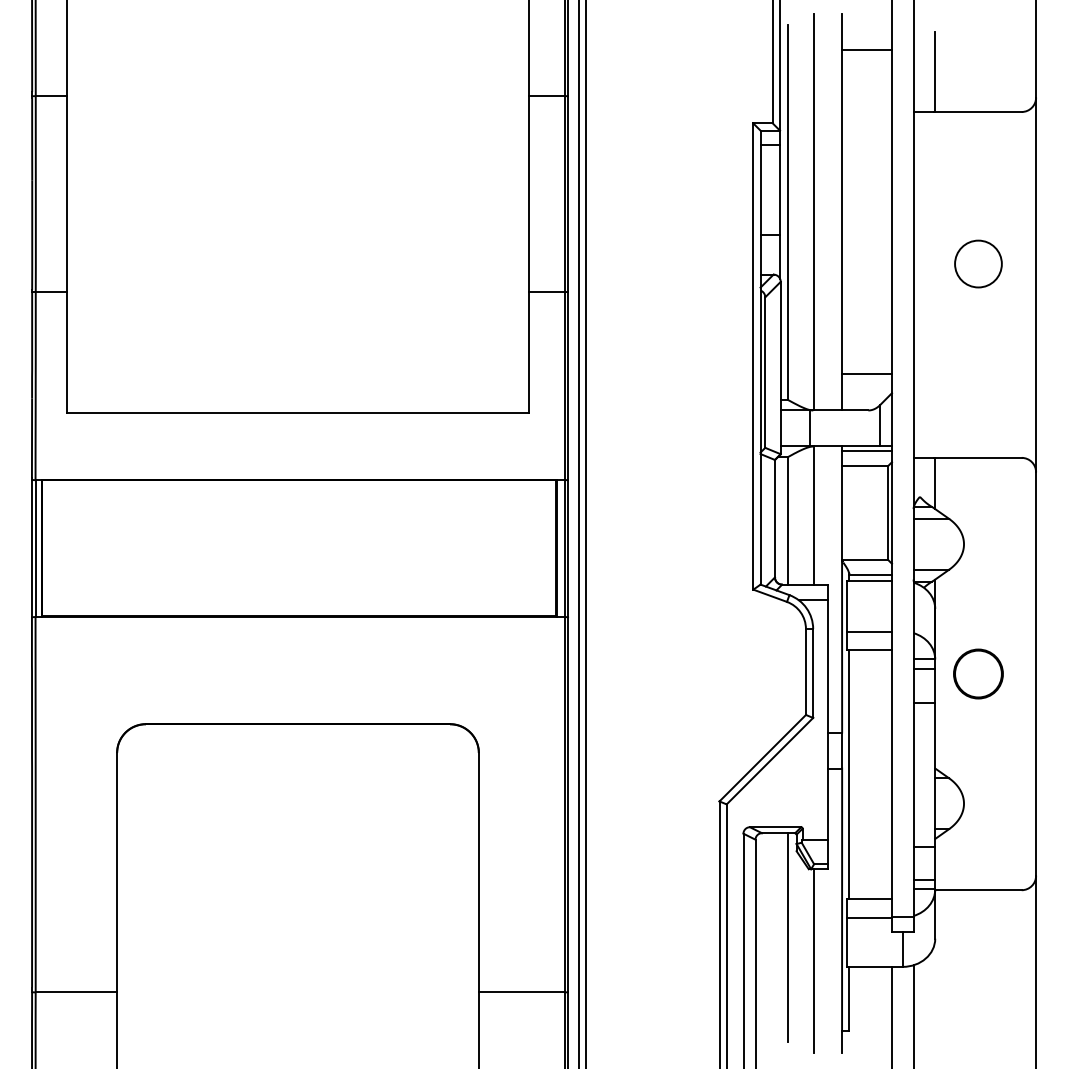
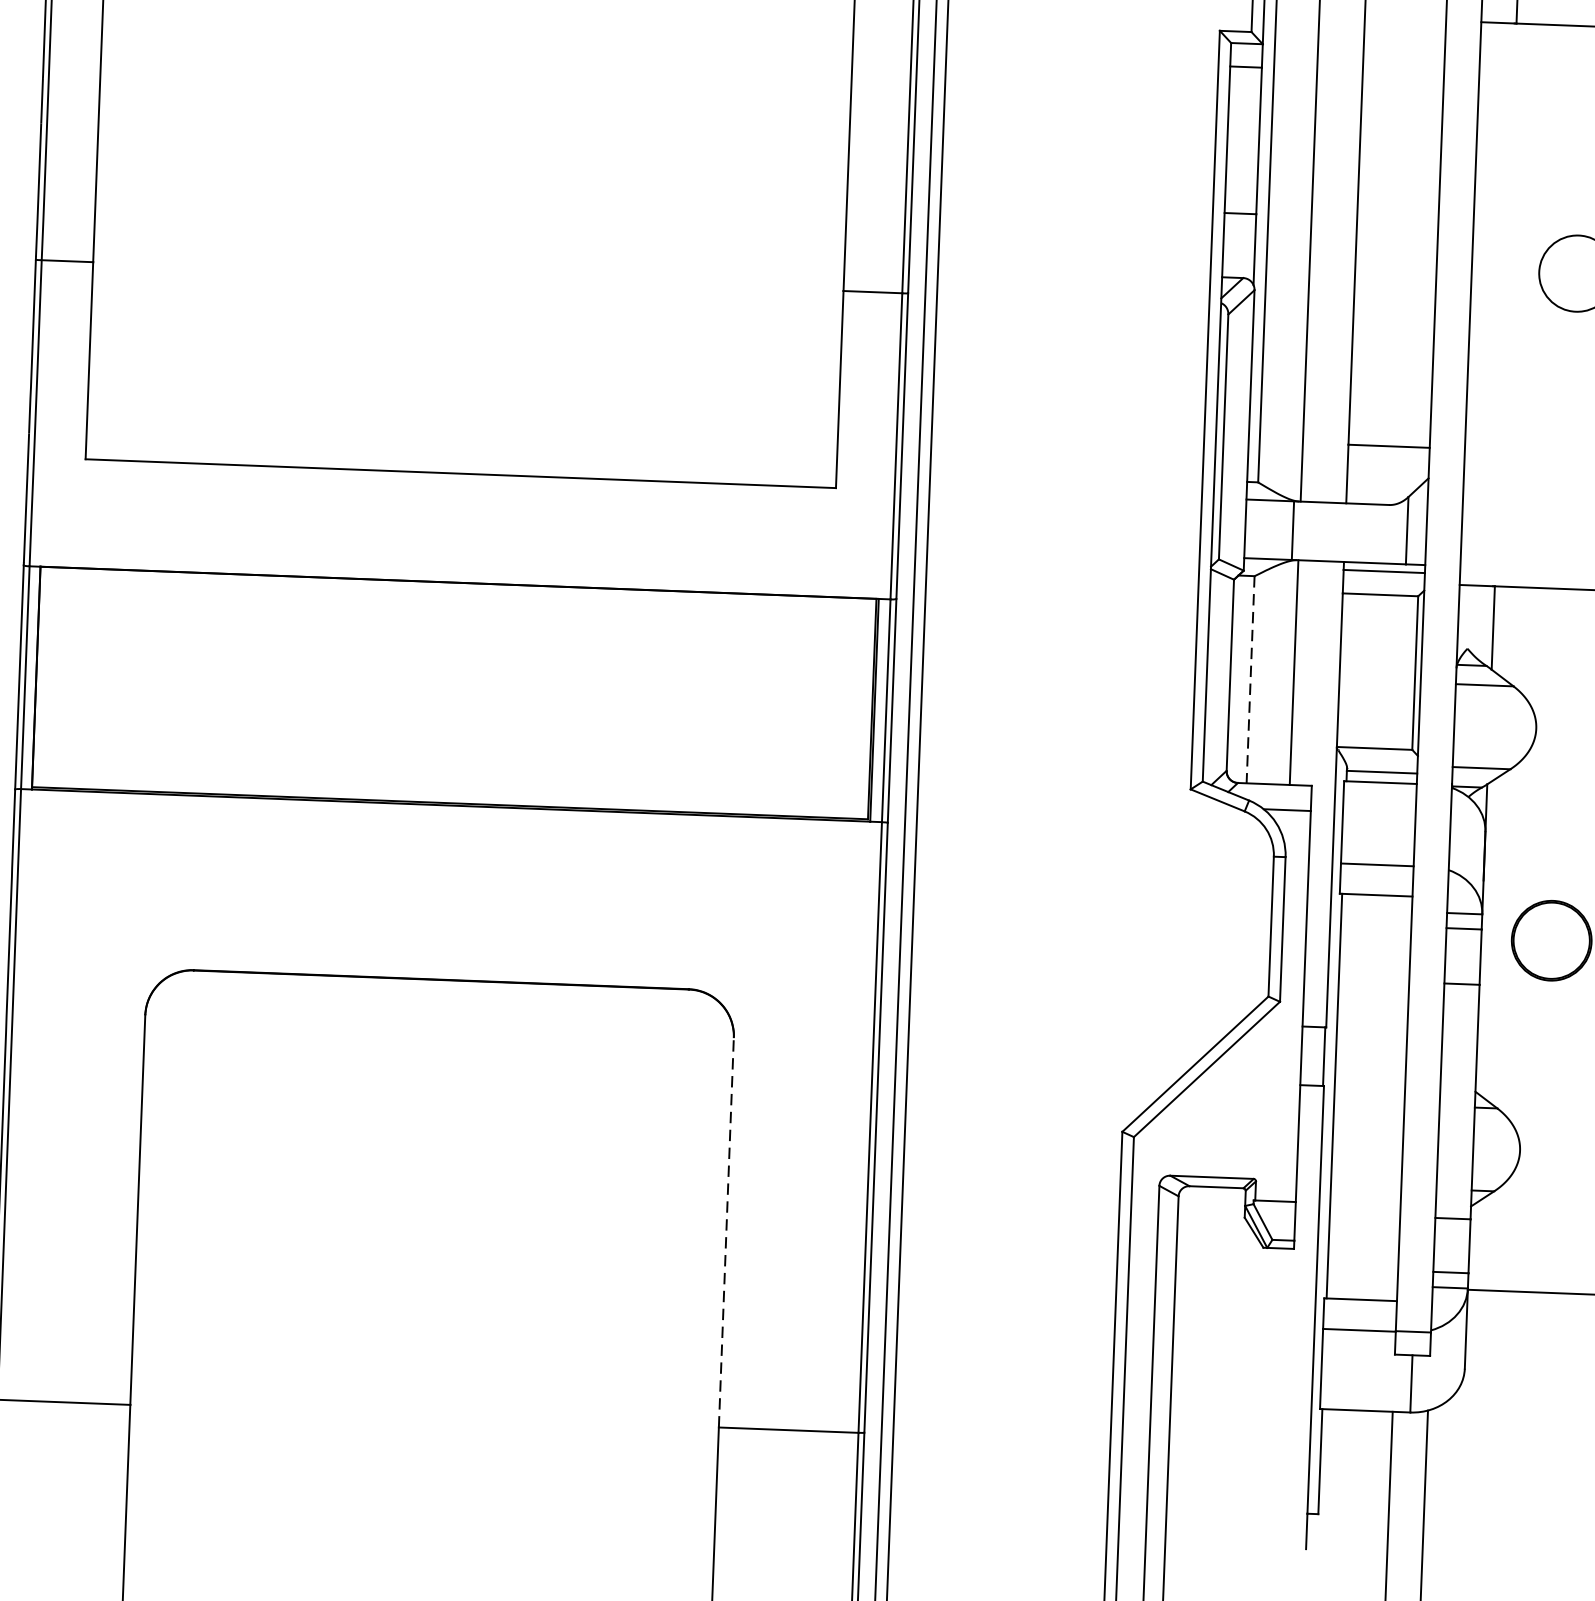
line: (787, 520) -> (1250, 678), solid -> dashed
line: (478, 872) -> (725, 1232), solid -> dashed
line: (787, 937) -> (1224, 1357), removed
line: (814, 961) -> (1266, 1398), removed

